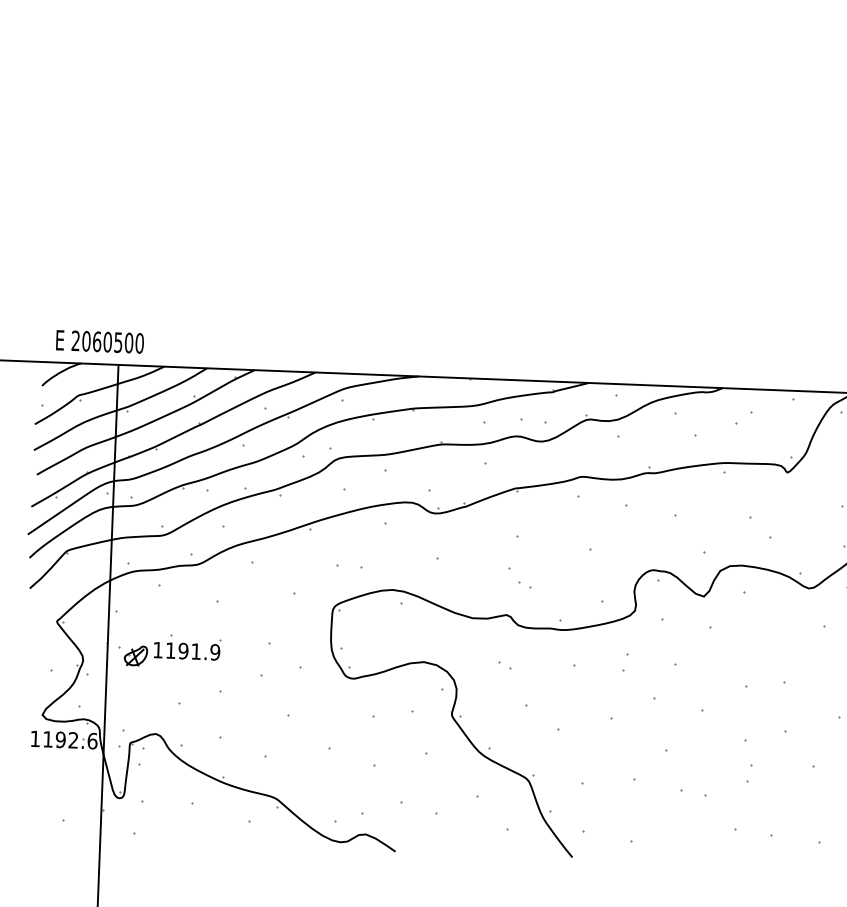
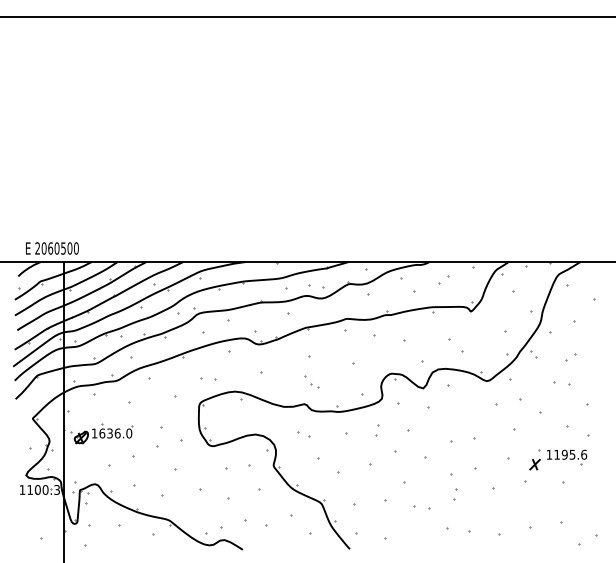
text: (192, 651) -> (115, 433), 1191.9 -> 1636.0
part: (504, 665) -> (304, 434), size x1.6
text: (76, 739) -> (47, 489), 1192.6 -> 1100.3

